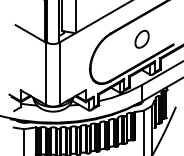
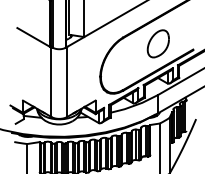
part: (141, 39) -> (157, 44), size x1.43

